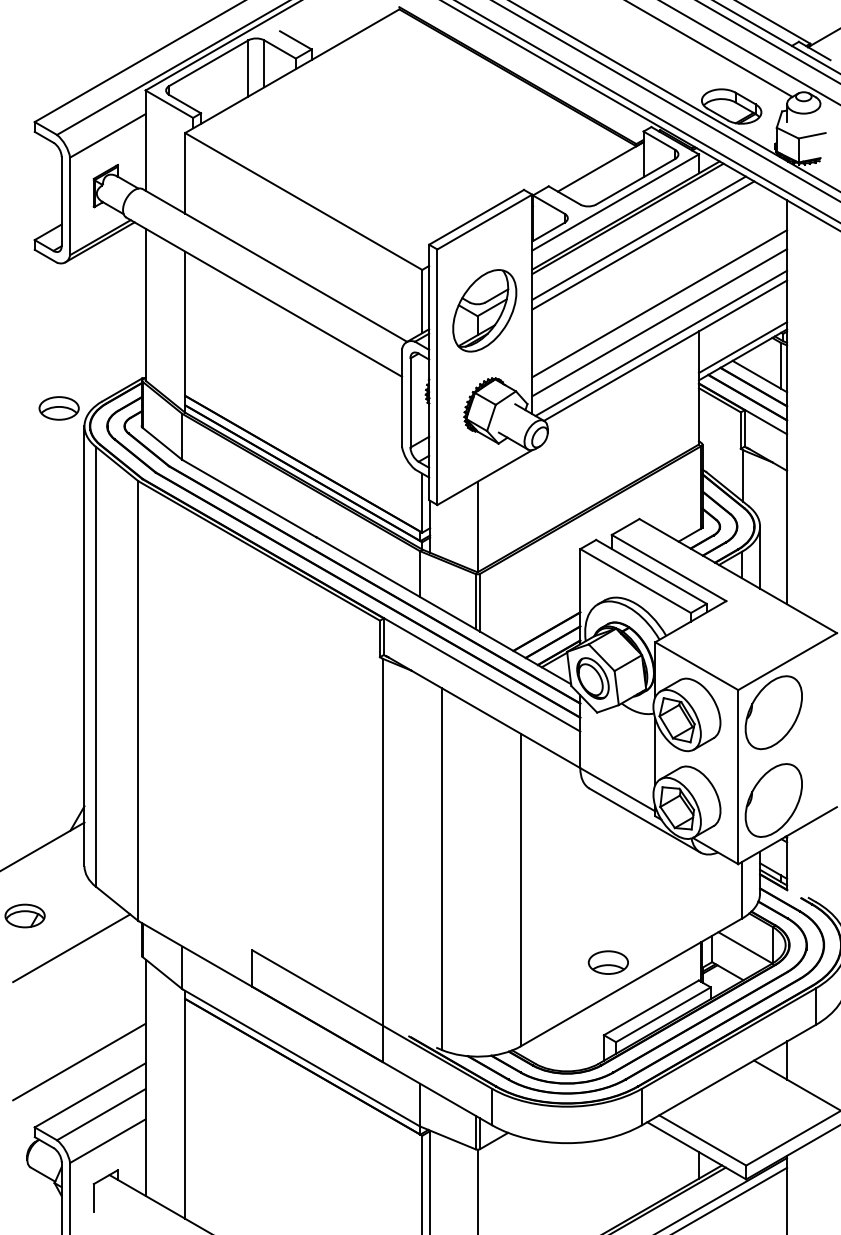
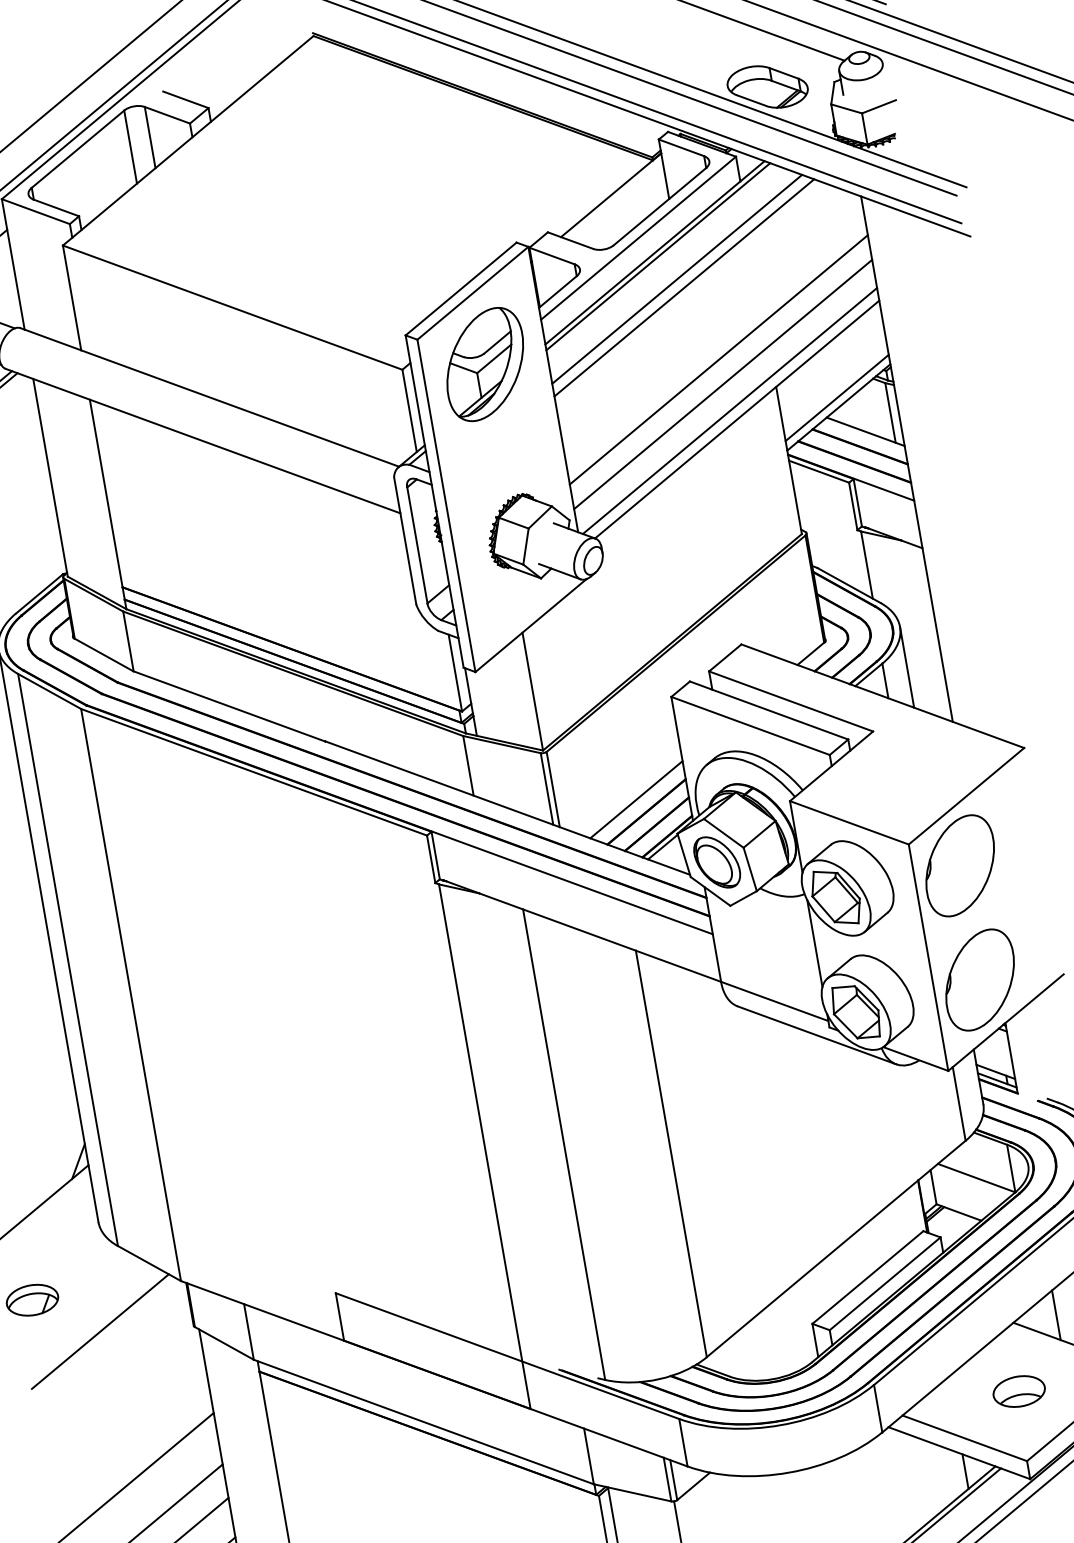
part: (484, 310) -> (484, 364), moved
line: (540, 621) -> (635, 800), added
part: (607, 962) -> (1017, 1391), moved

